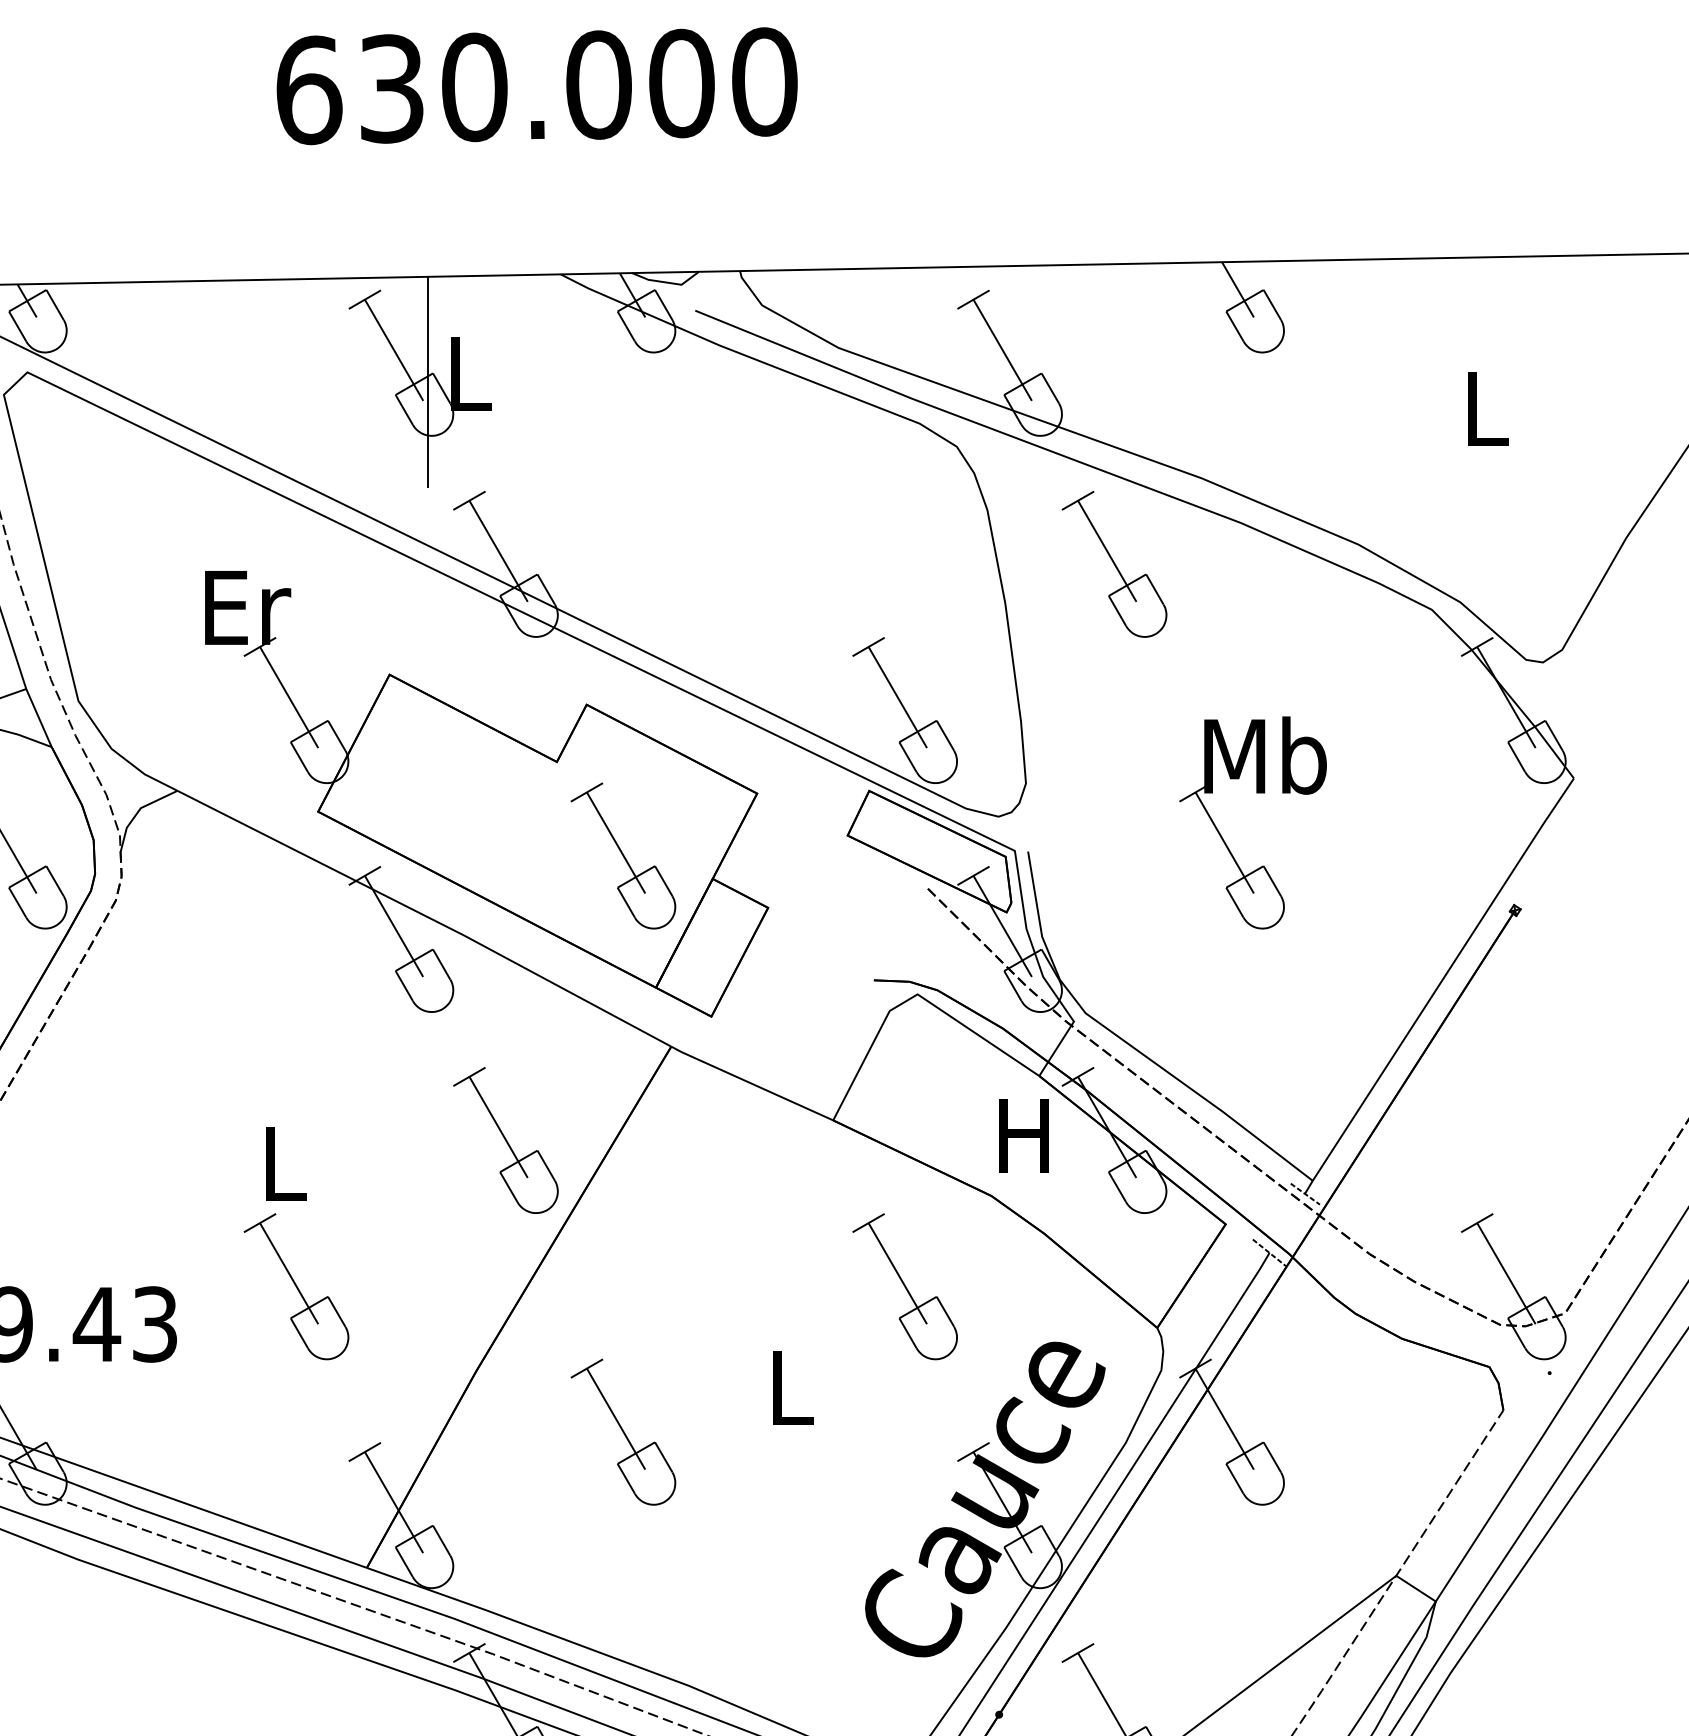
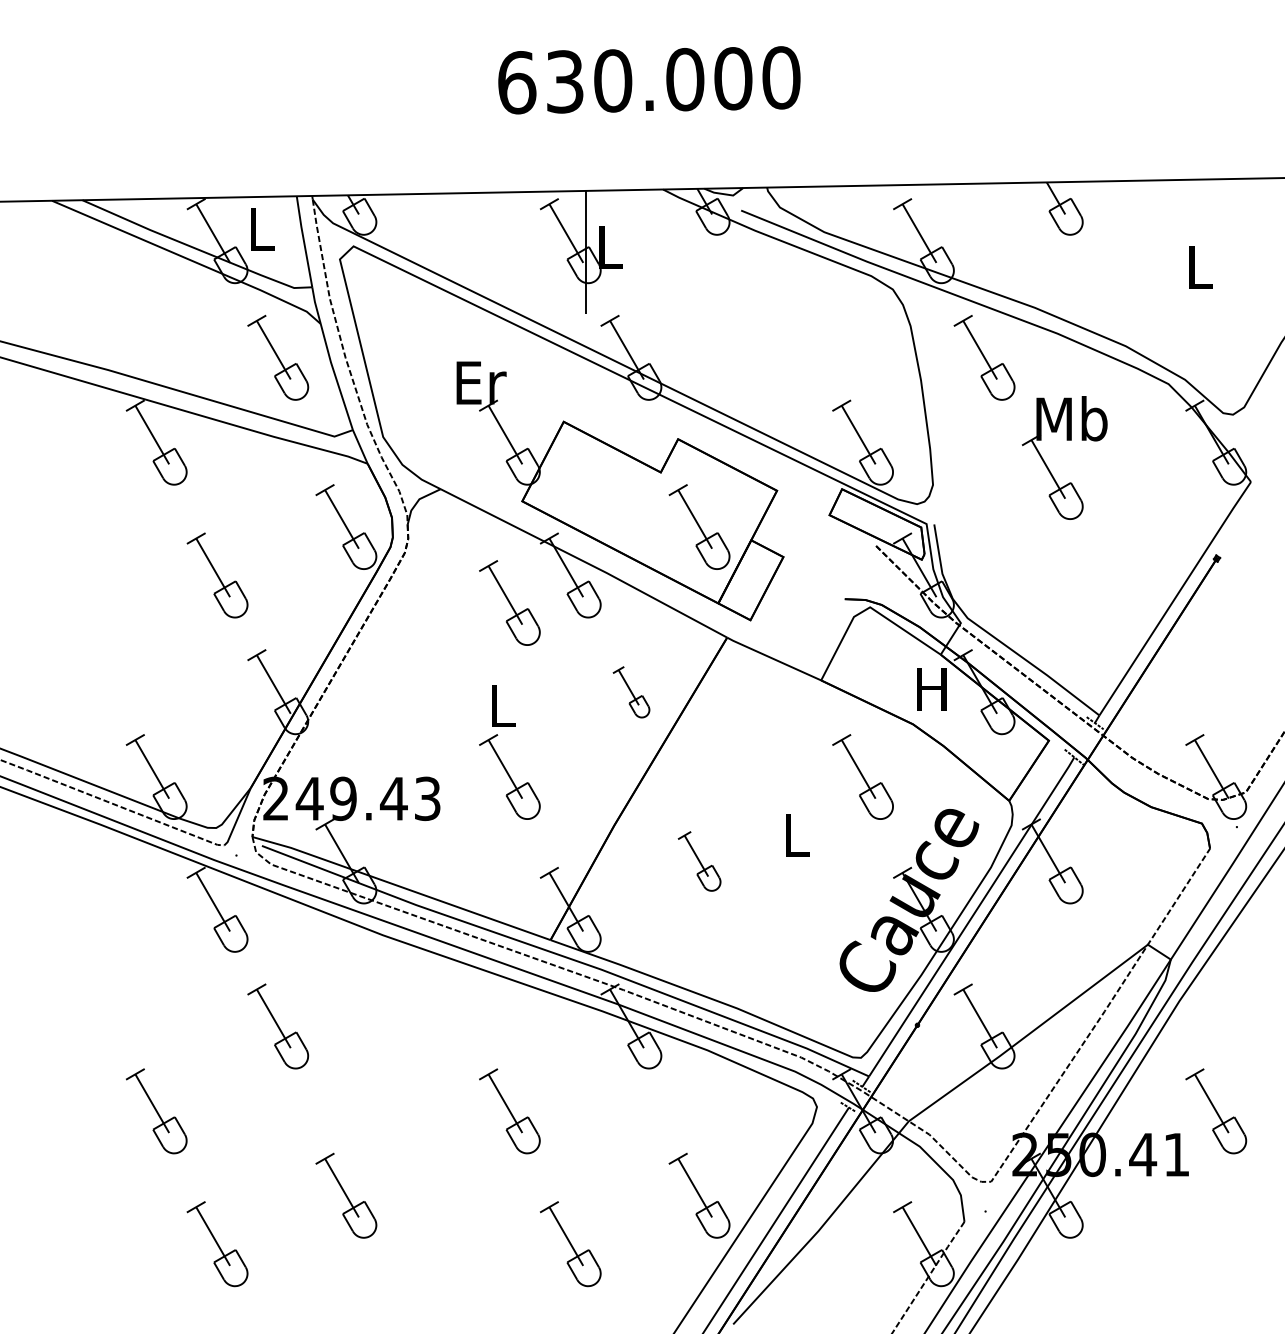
part: (1255, 793) -> (1066, 440), moved
part: (296, 986) -> (509, 602), added
part: (506, 1141) -> (631, 692), size x0.6
part: (623, 1432) -> (699, 861), size x0.7

